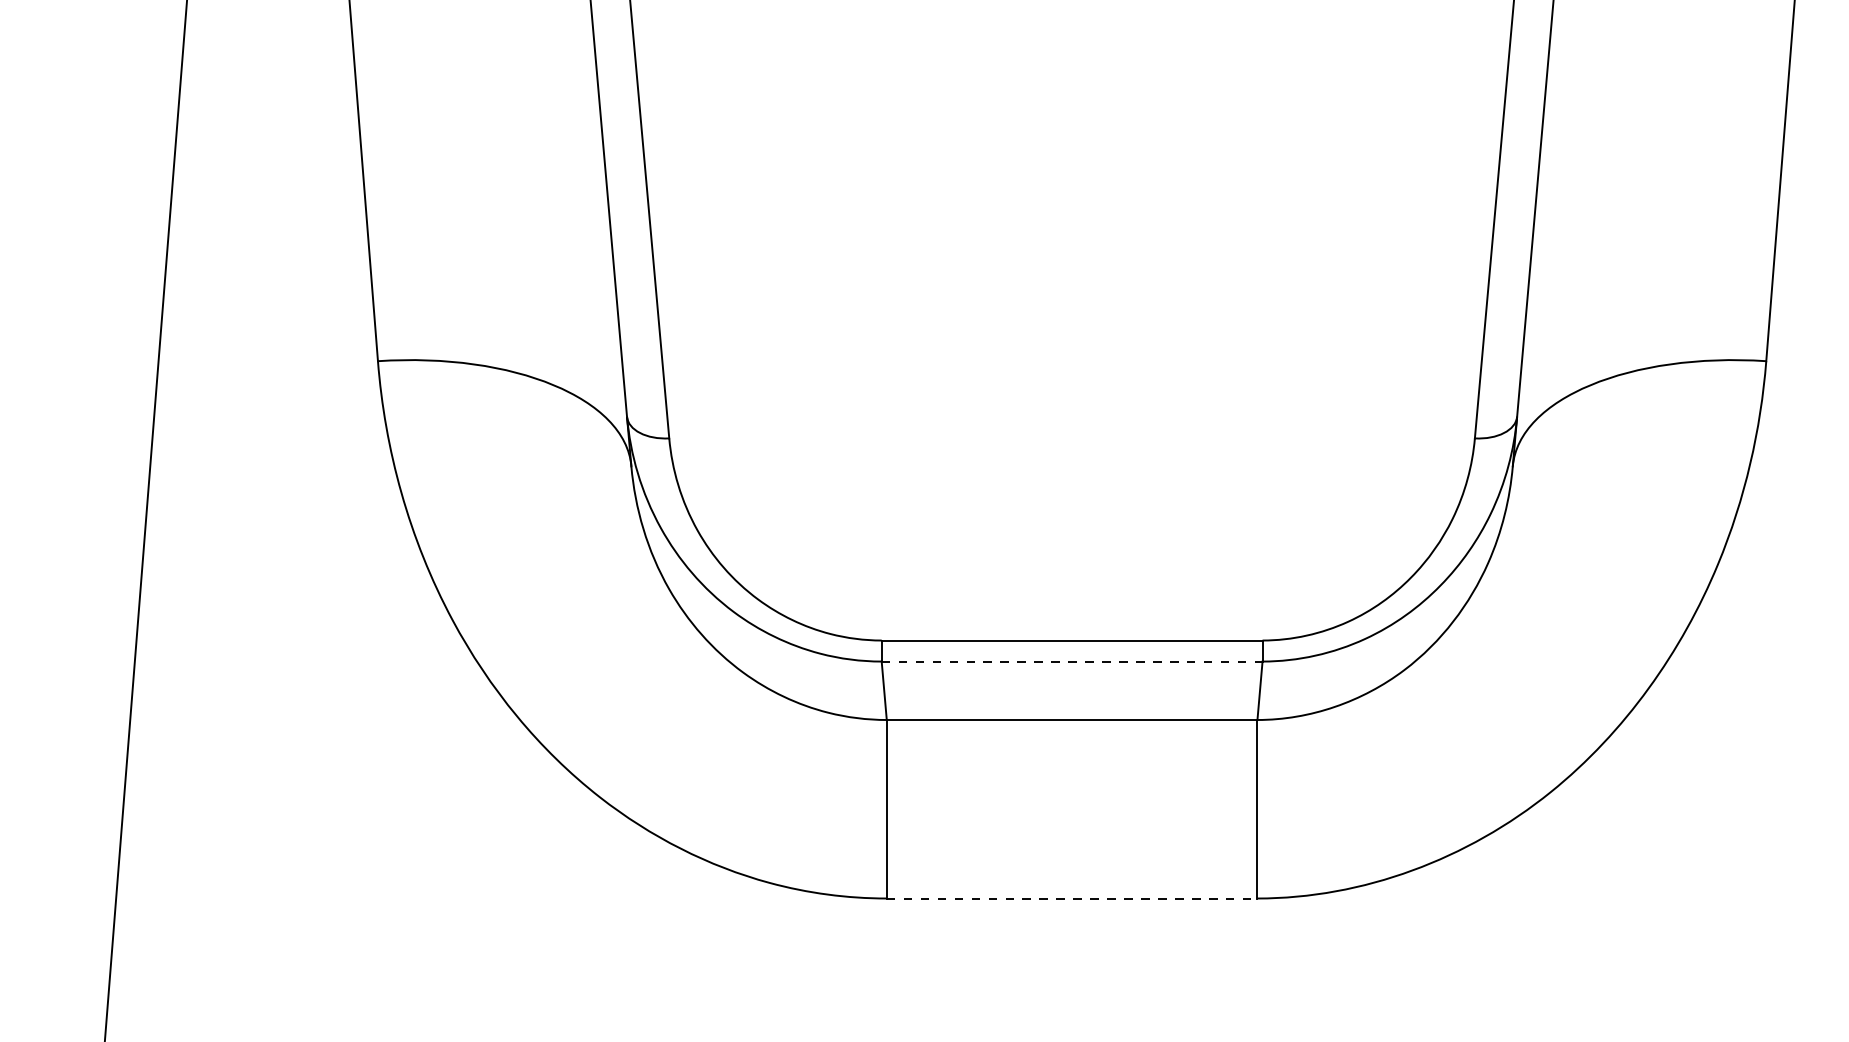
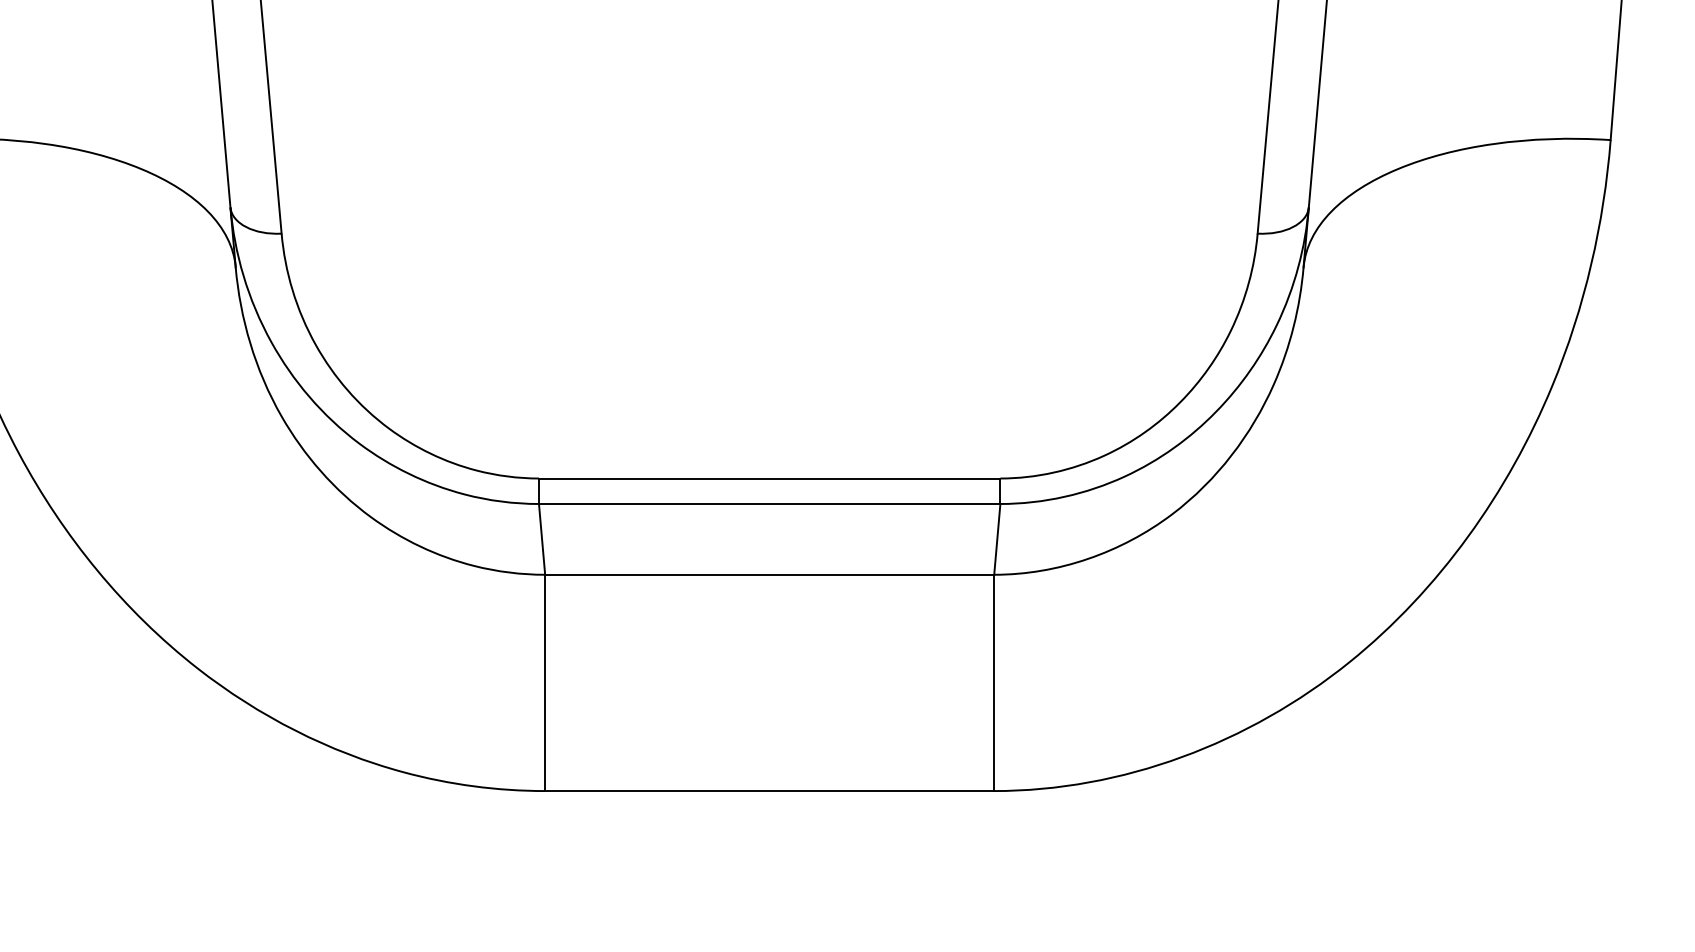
line: (1072, 661) -> (770, 503), dashed -> solid
line: (1072, 898) -> (770, 791), dashed -> solid

